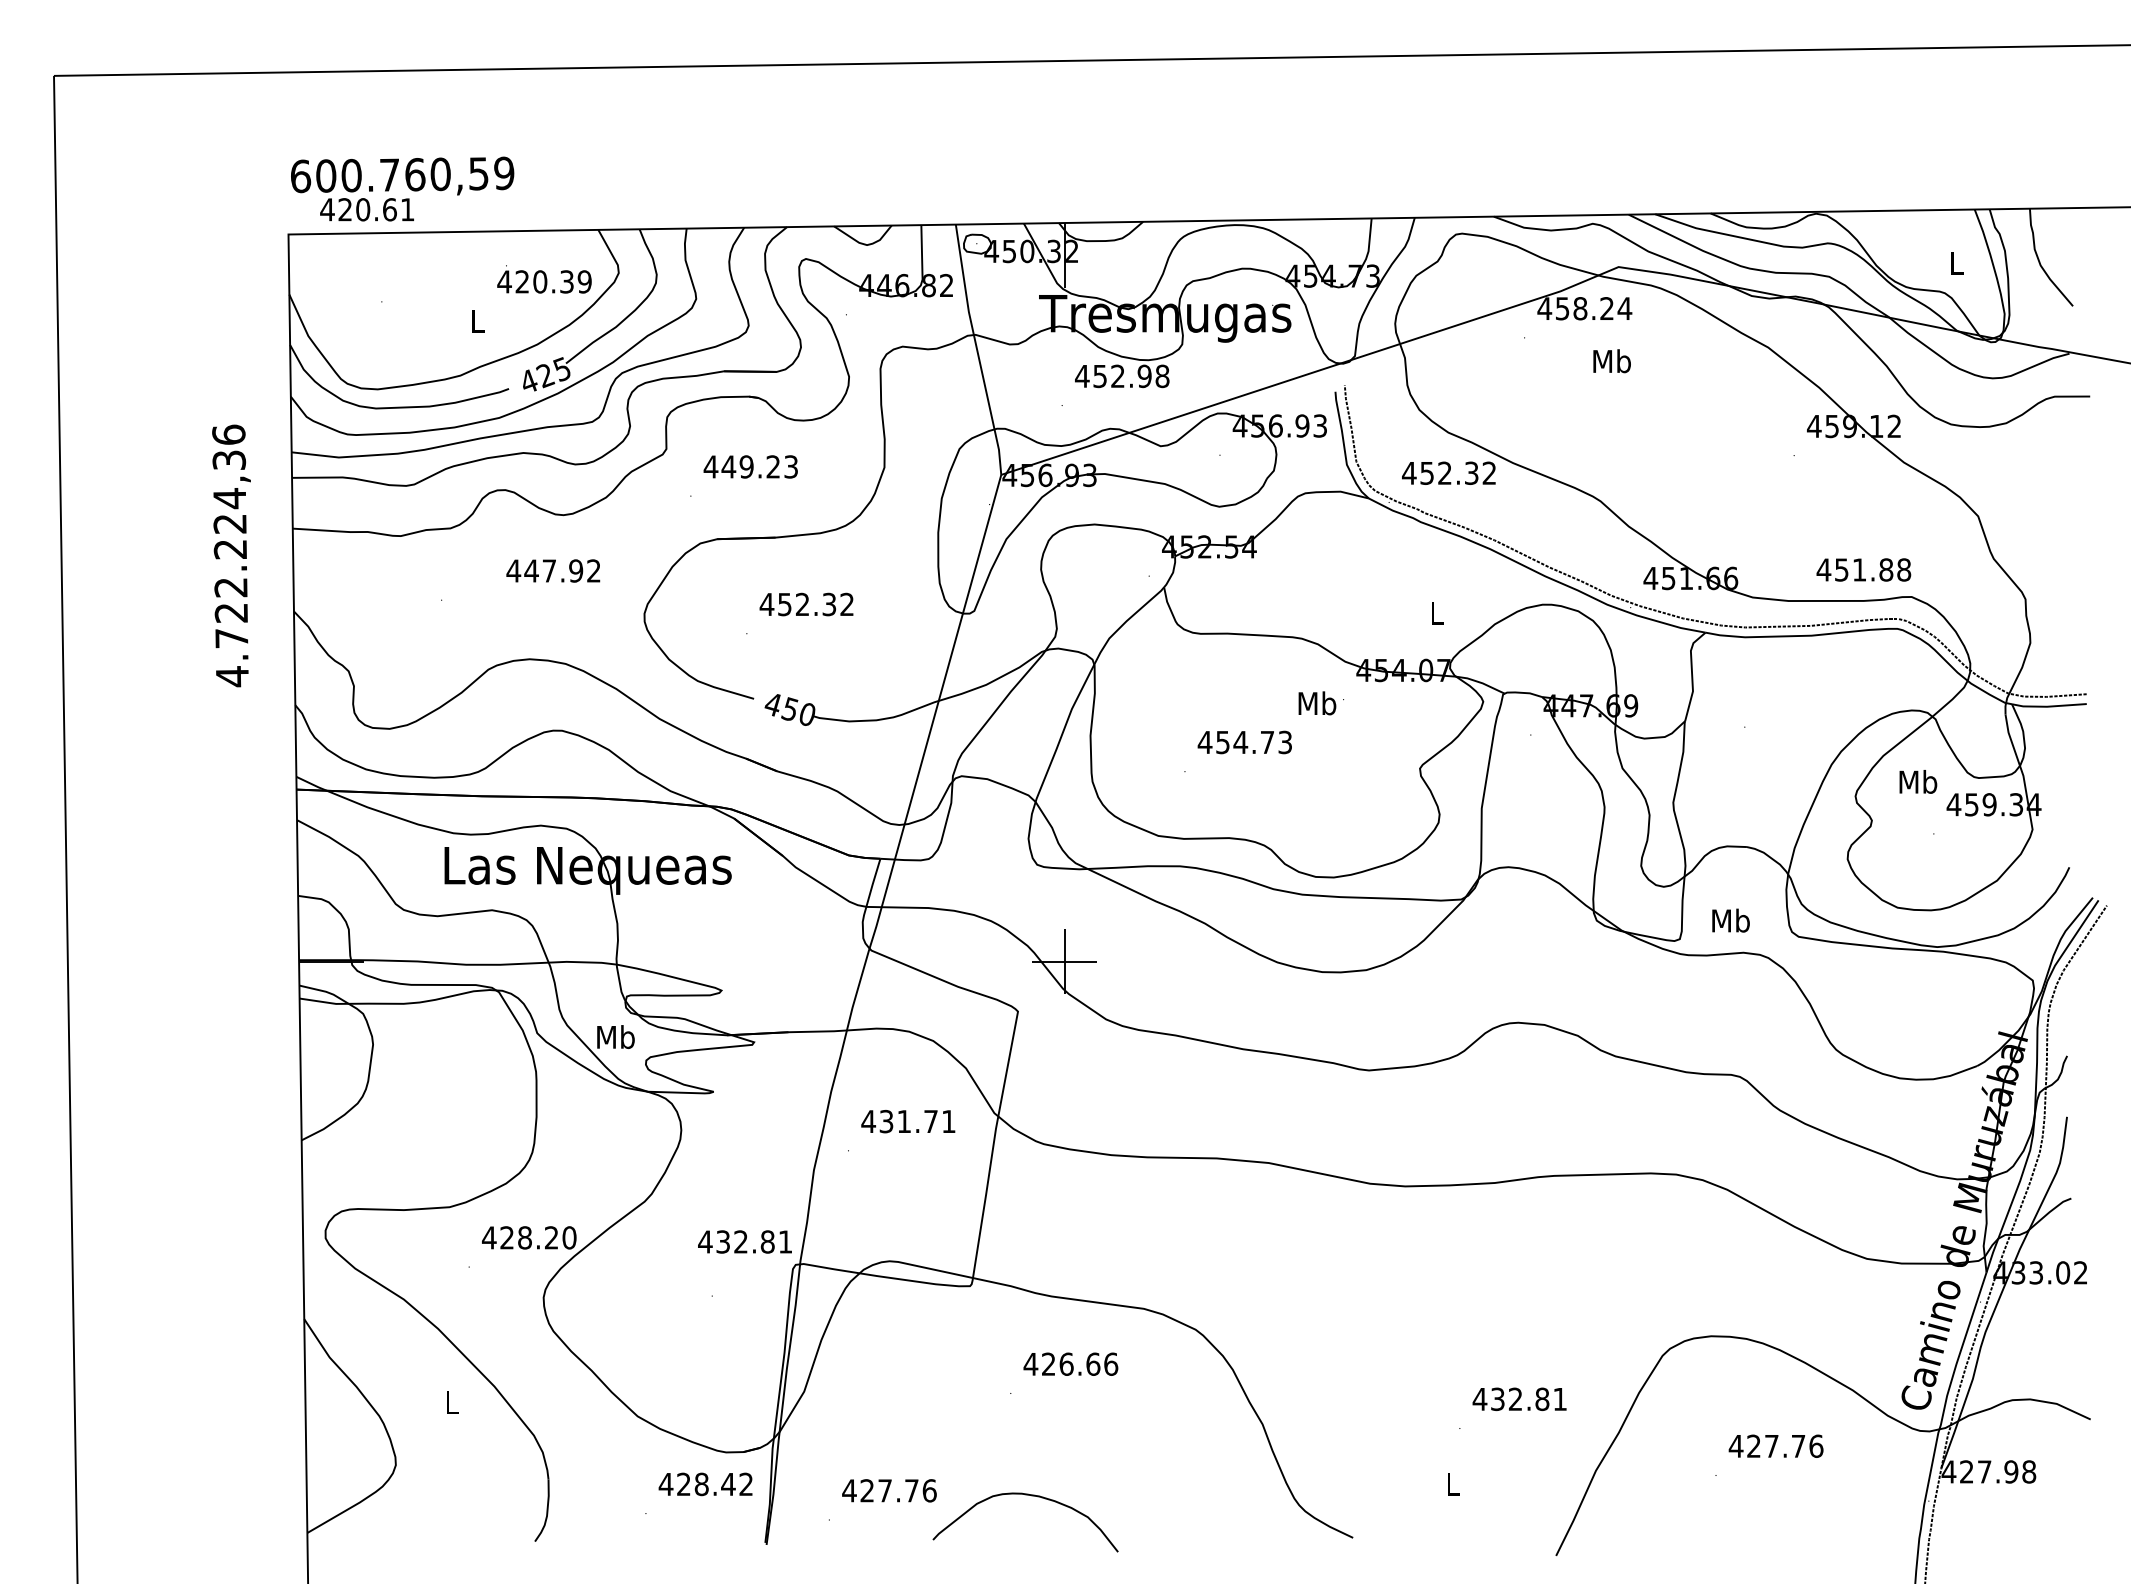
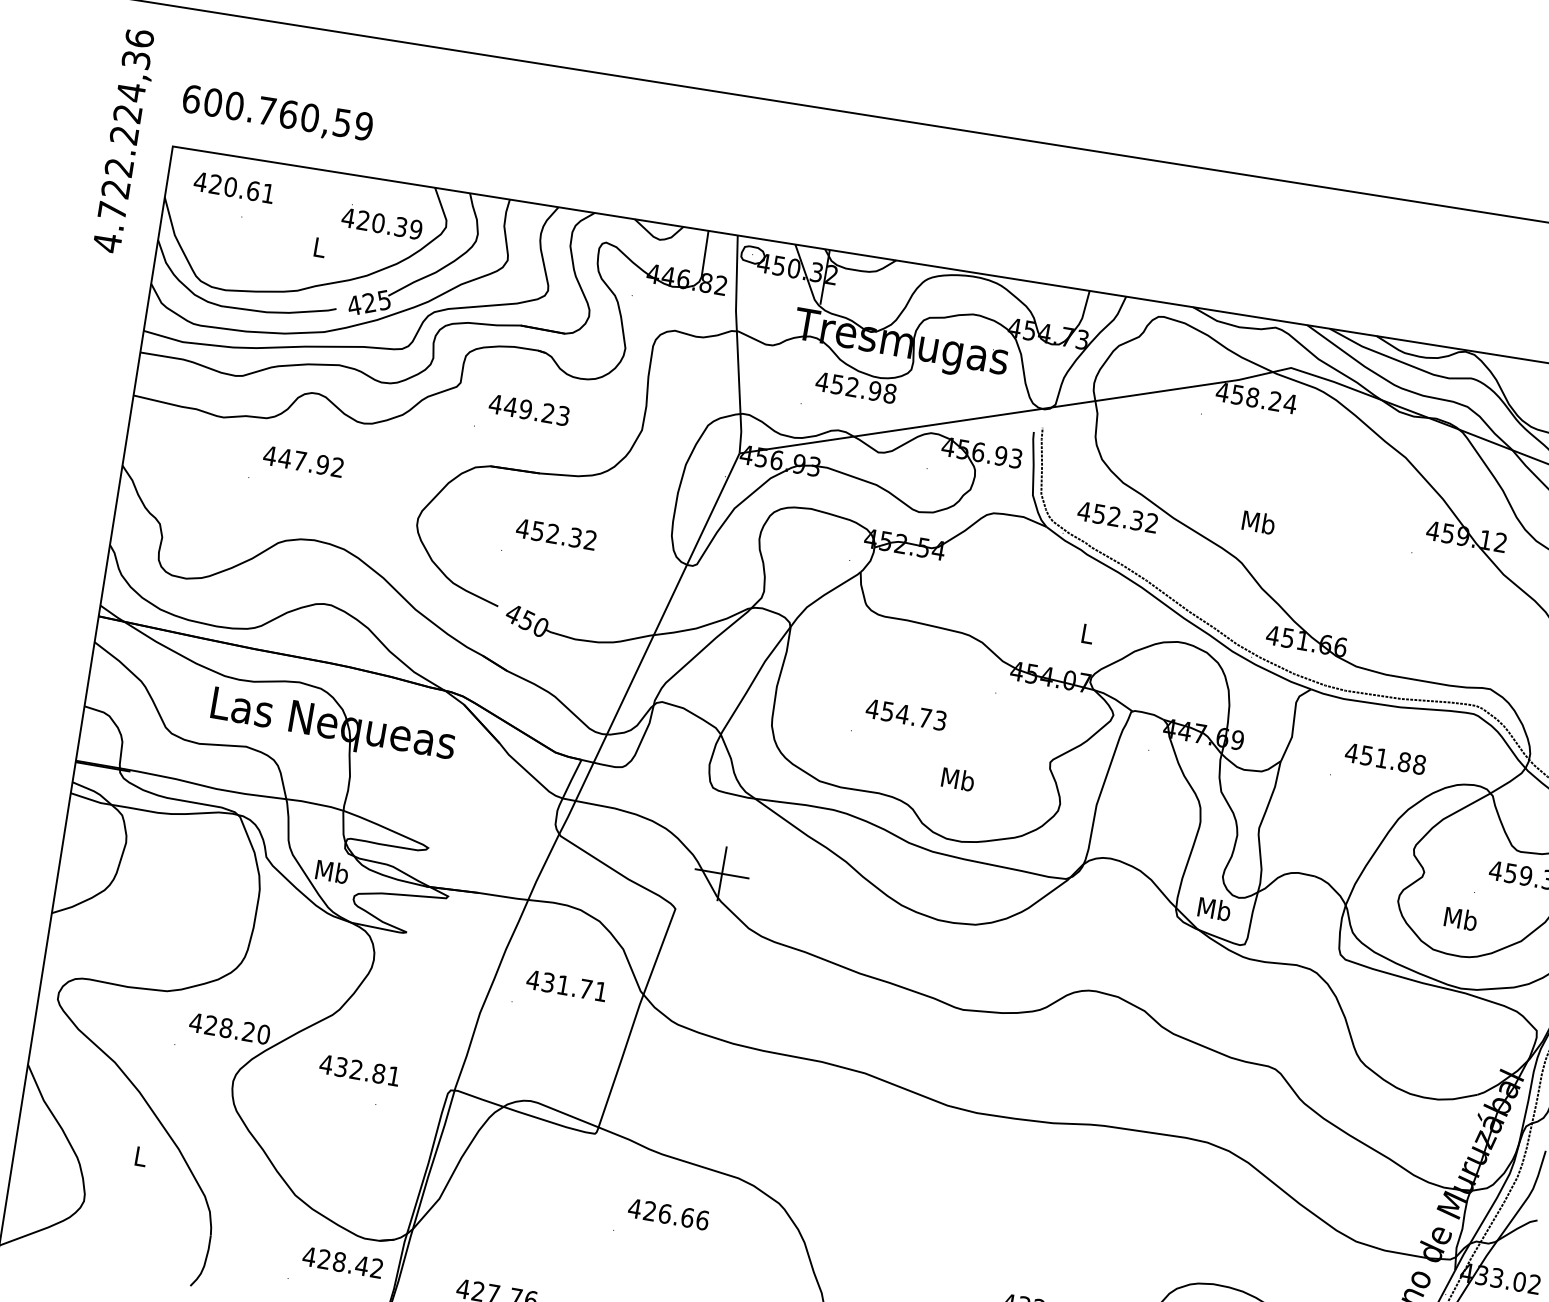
text: (366, 209) -> (233, 187), moved
text: (1611, 361) -> (1258, 522), moved
text: (231, 555) -> (124, 140), moved
text: (1863, 569) -> (1385, 758), moved
text: (553, 570) -> (303, 461), moved
text: (1317, 703) -> (958, 779), moved
text: (1918, 781) -> (1461, 918), moved
text: (1730, 920) -> (1214, 908), moved
text: (744, 1241) -> (359, 1069), moved

